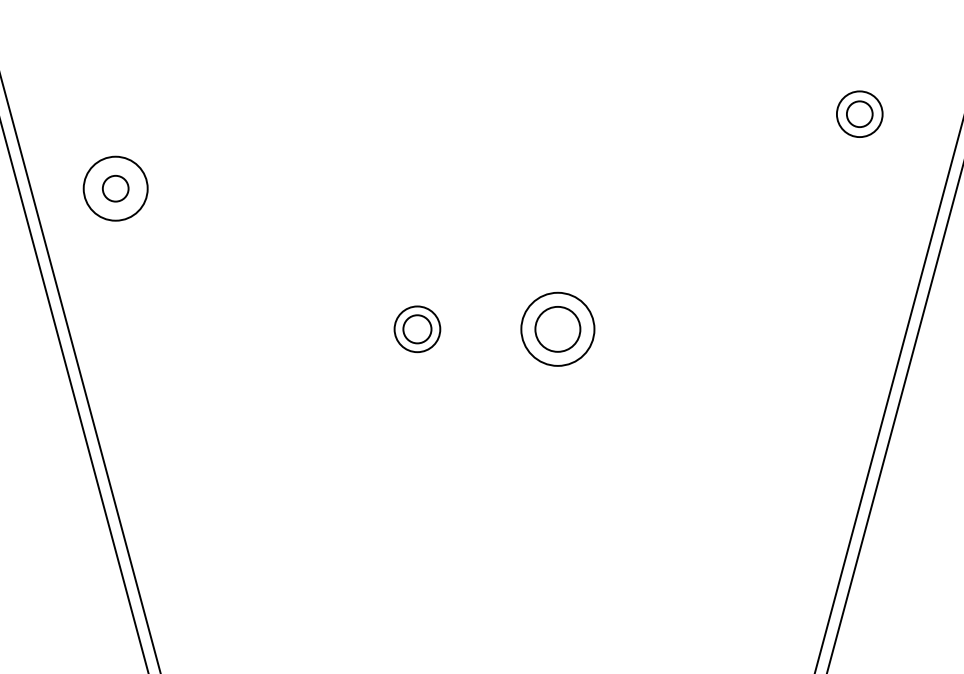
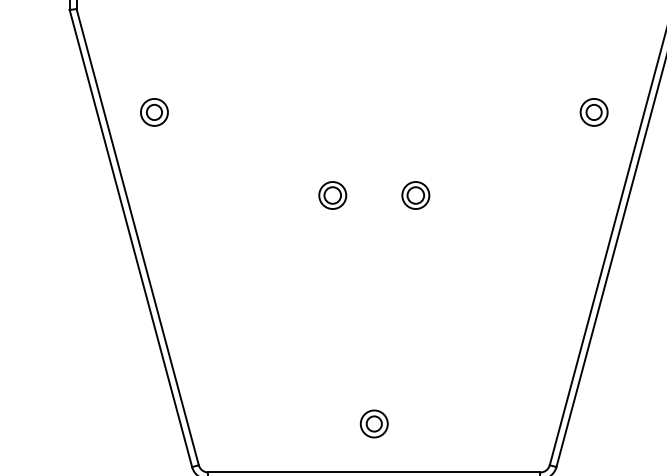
part: (858, 114) -> (593, 112), moved
circle: (114, 187) -> (153, 111), size x0.71
part: (557, 329) -> (415, 195), size x0.62

